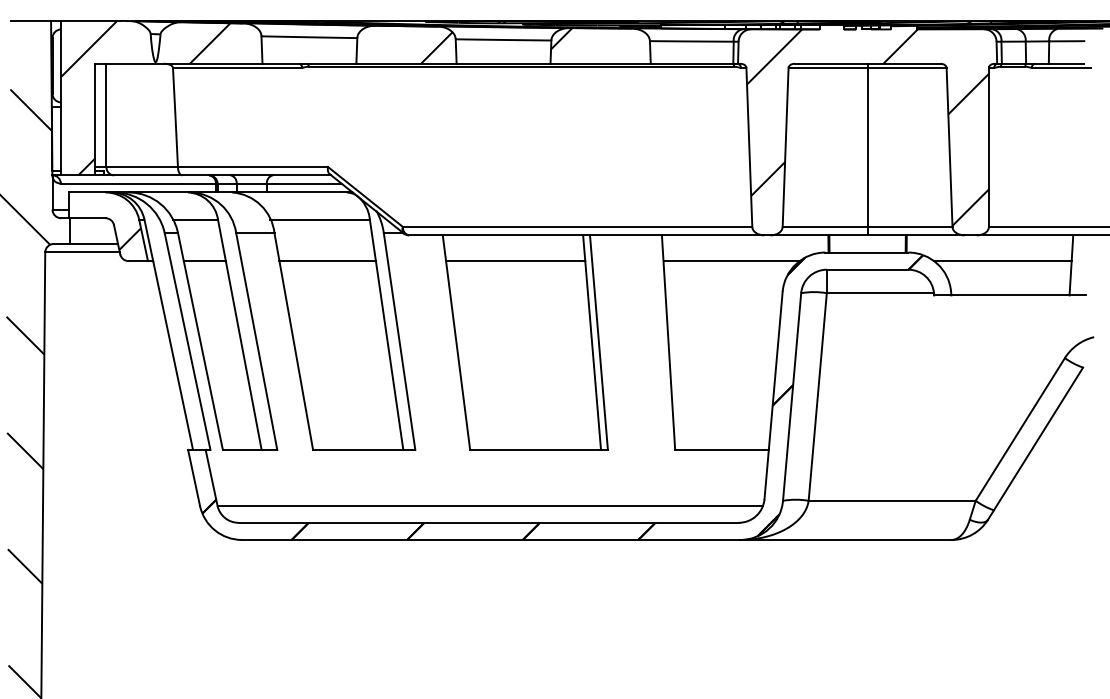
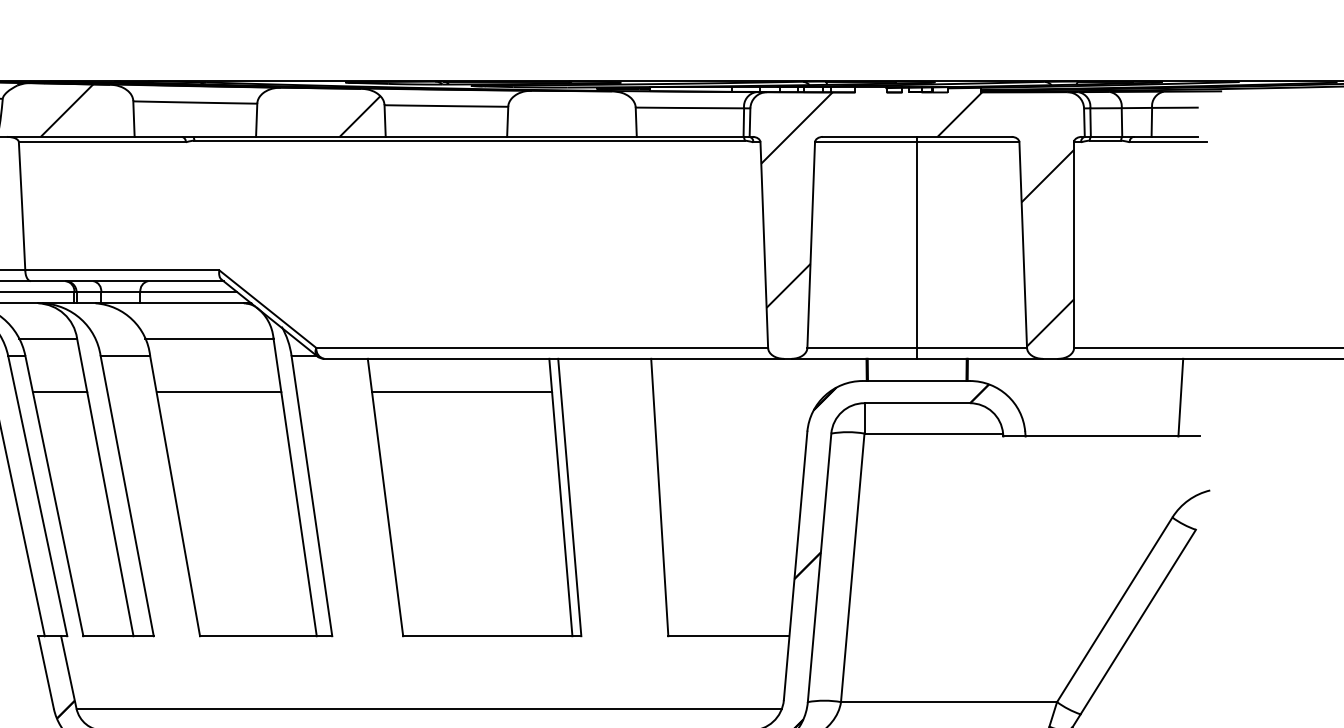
hatch: (561, 38) -> (521, 104), removed
line: (731, 261) -> (741, 392), removed
line: (1002, 261) -> (1091, 392), removed

